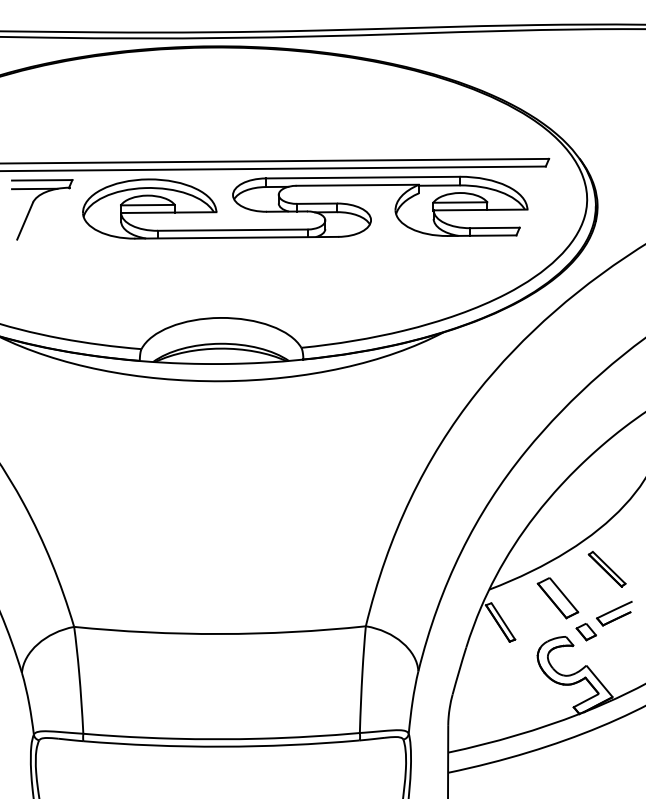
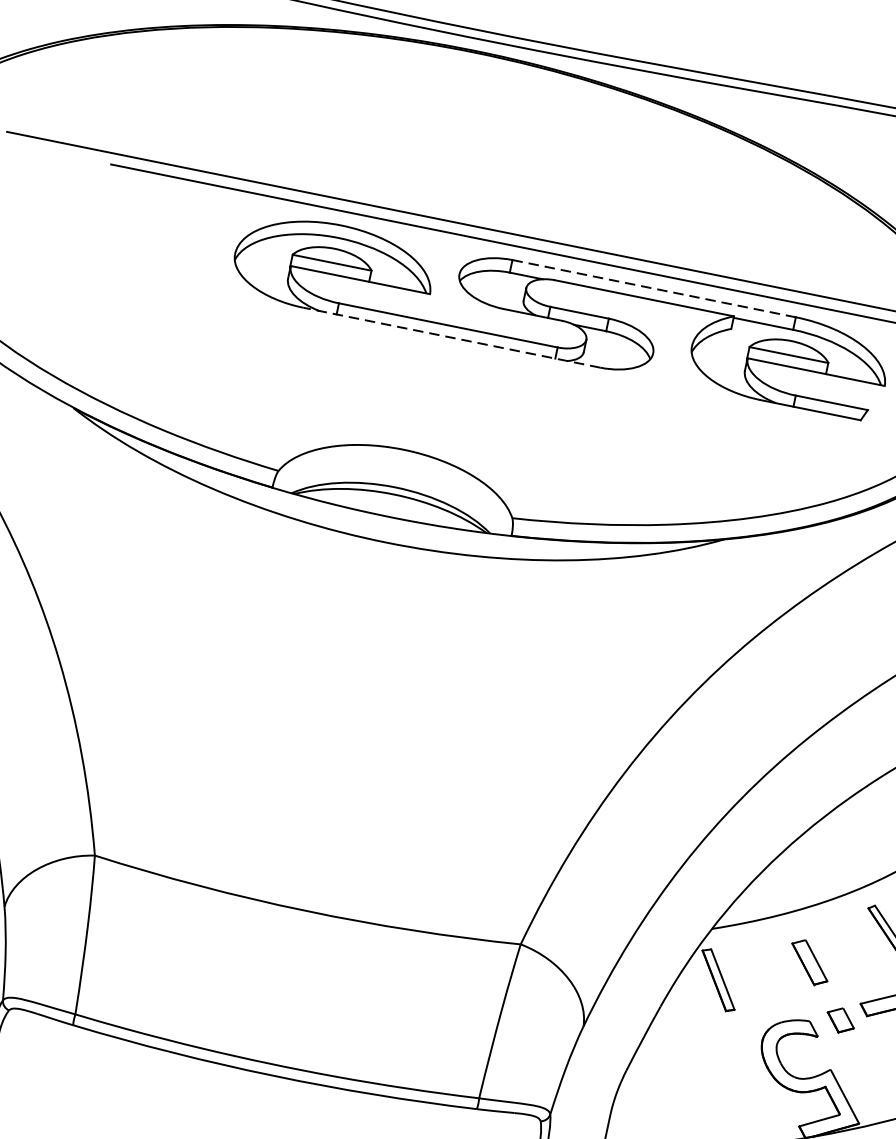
line: (362, 177) -> (653, 288), solid -> dashed
part: (33, 204) -> (165, 226), removed
line: (236, 237) -> (451, 337), solid -> dashed
part: (557, 598) -> (808, 962), size x0.7

